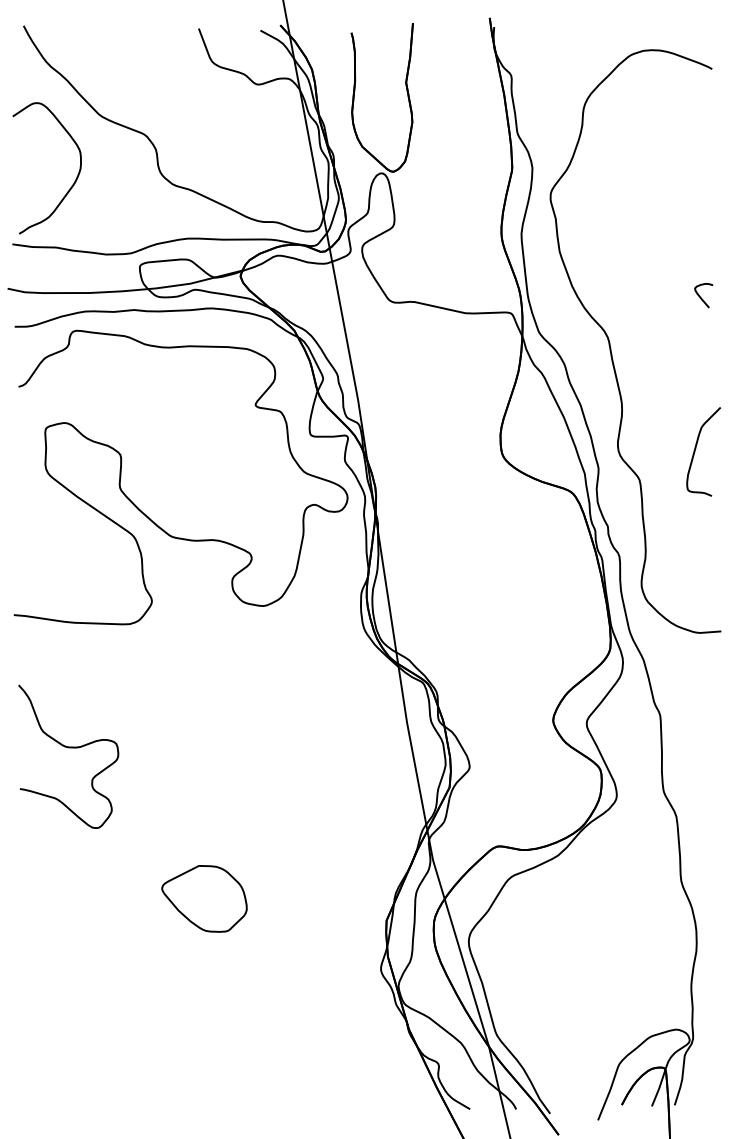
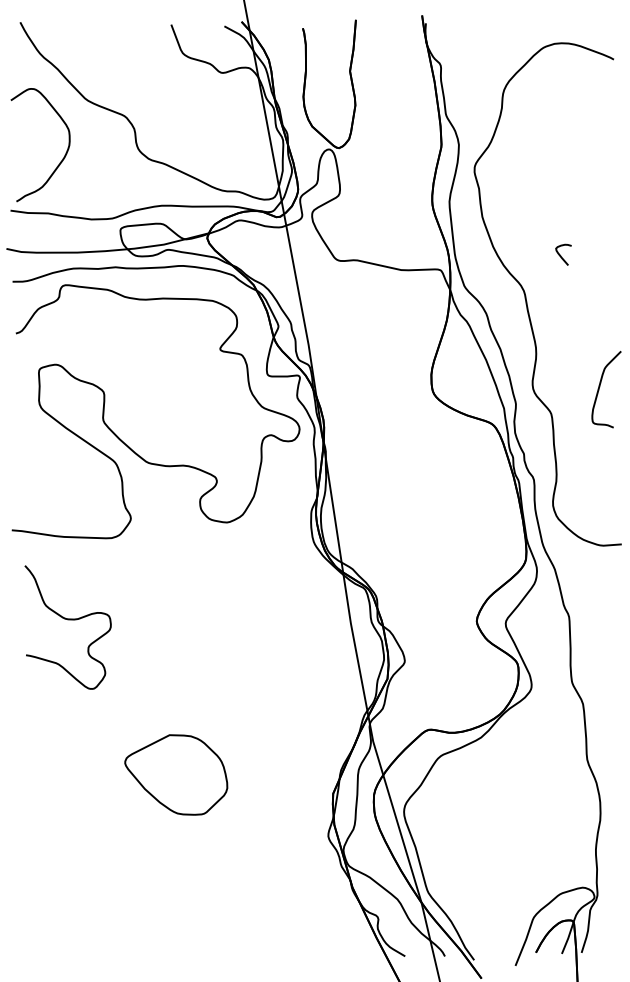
curve: (701, 296) -> (561, 255), moved
curve: (67, 748) -> (67, 620), moved
part: (203, 898) -> (175, 774), size x1.4

